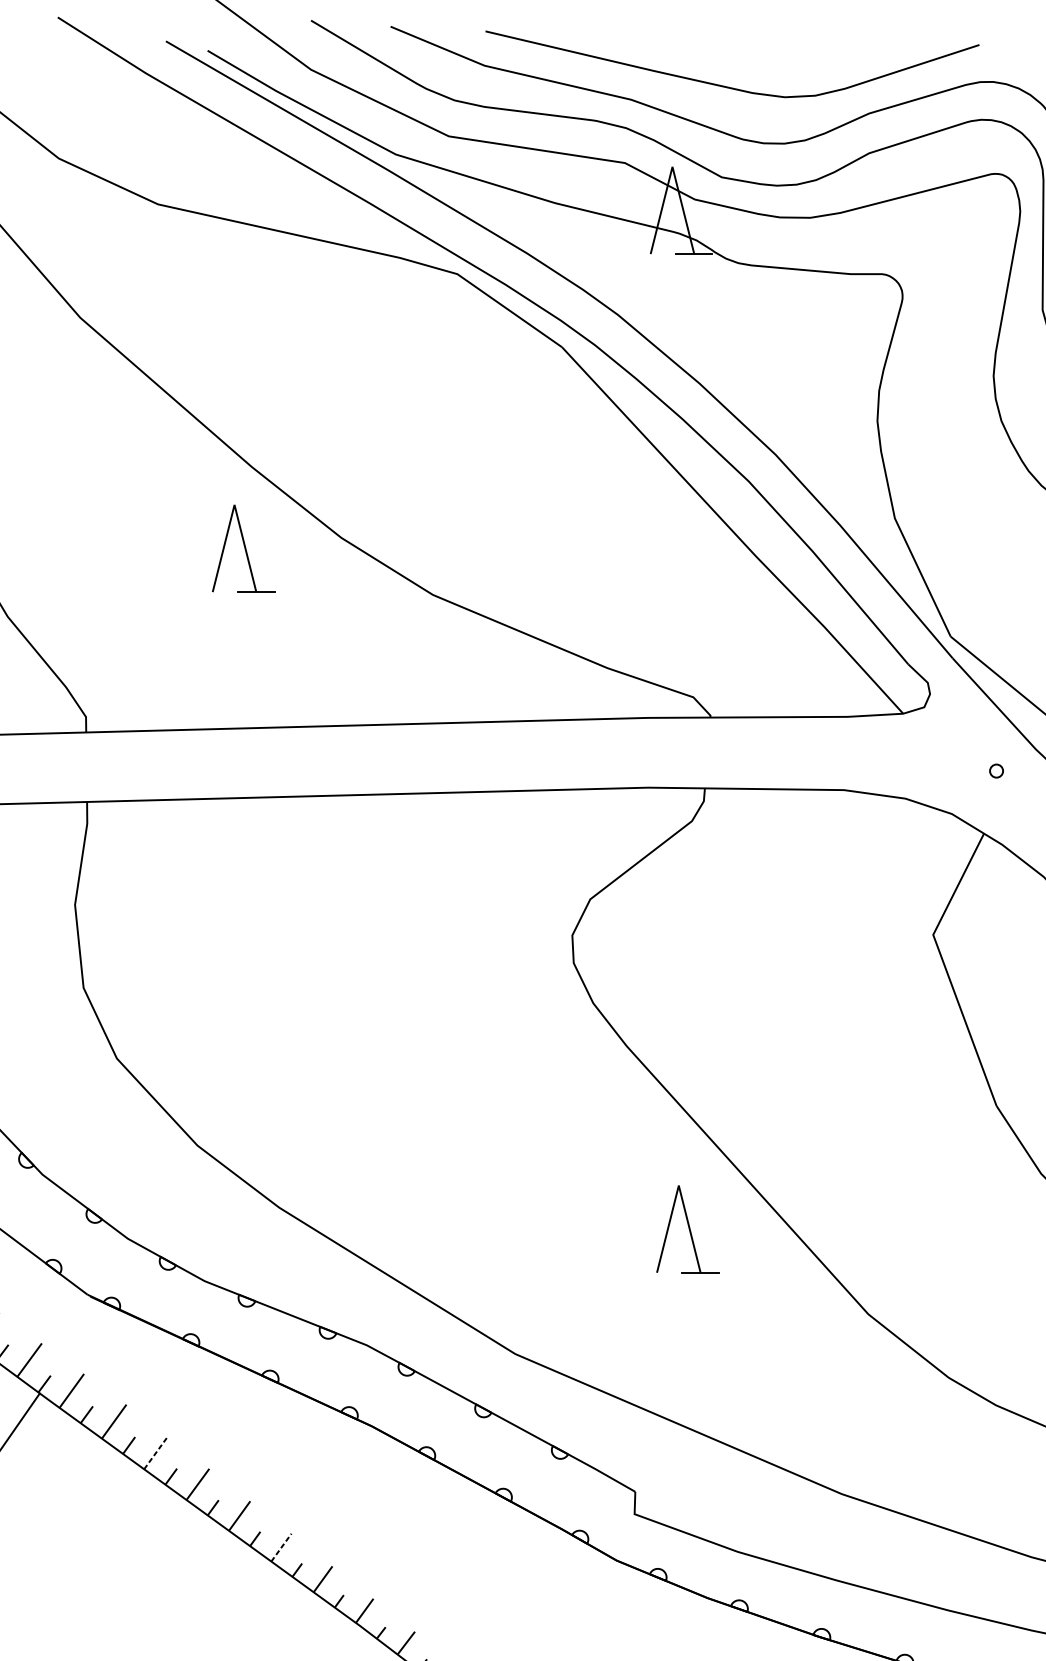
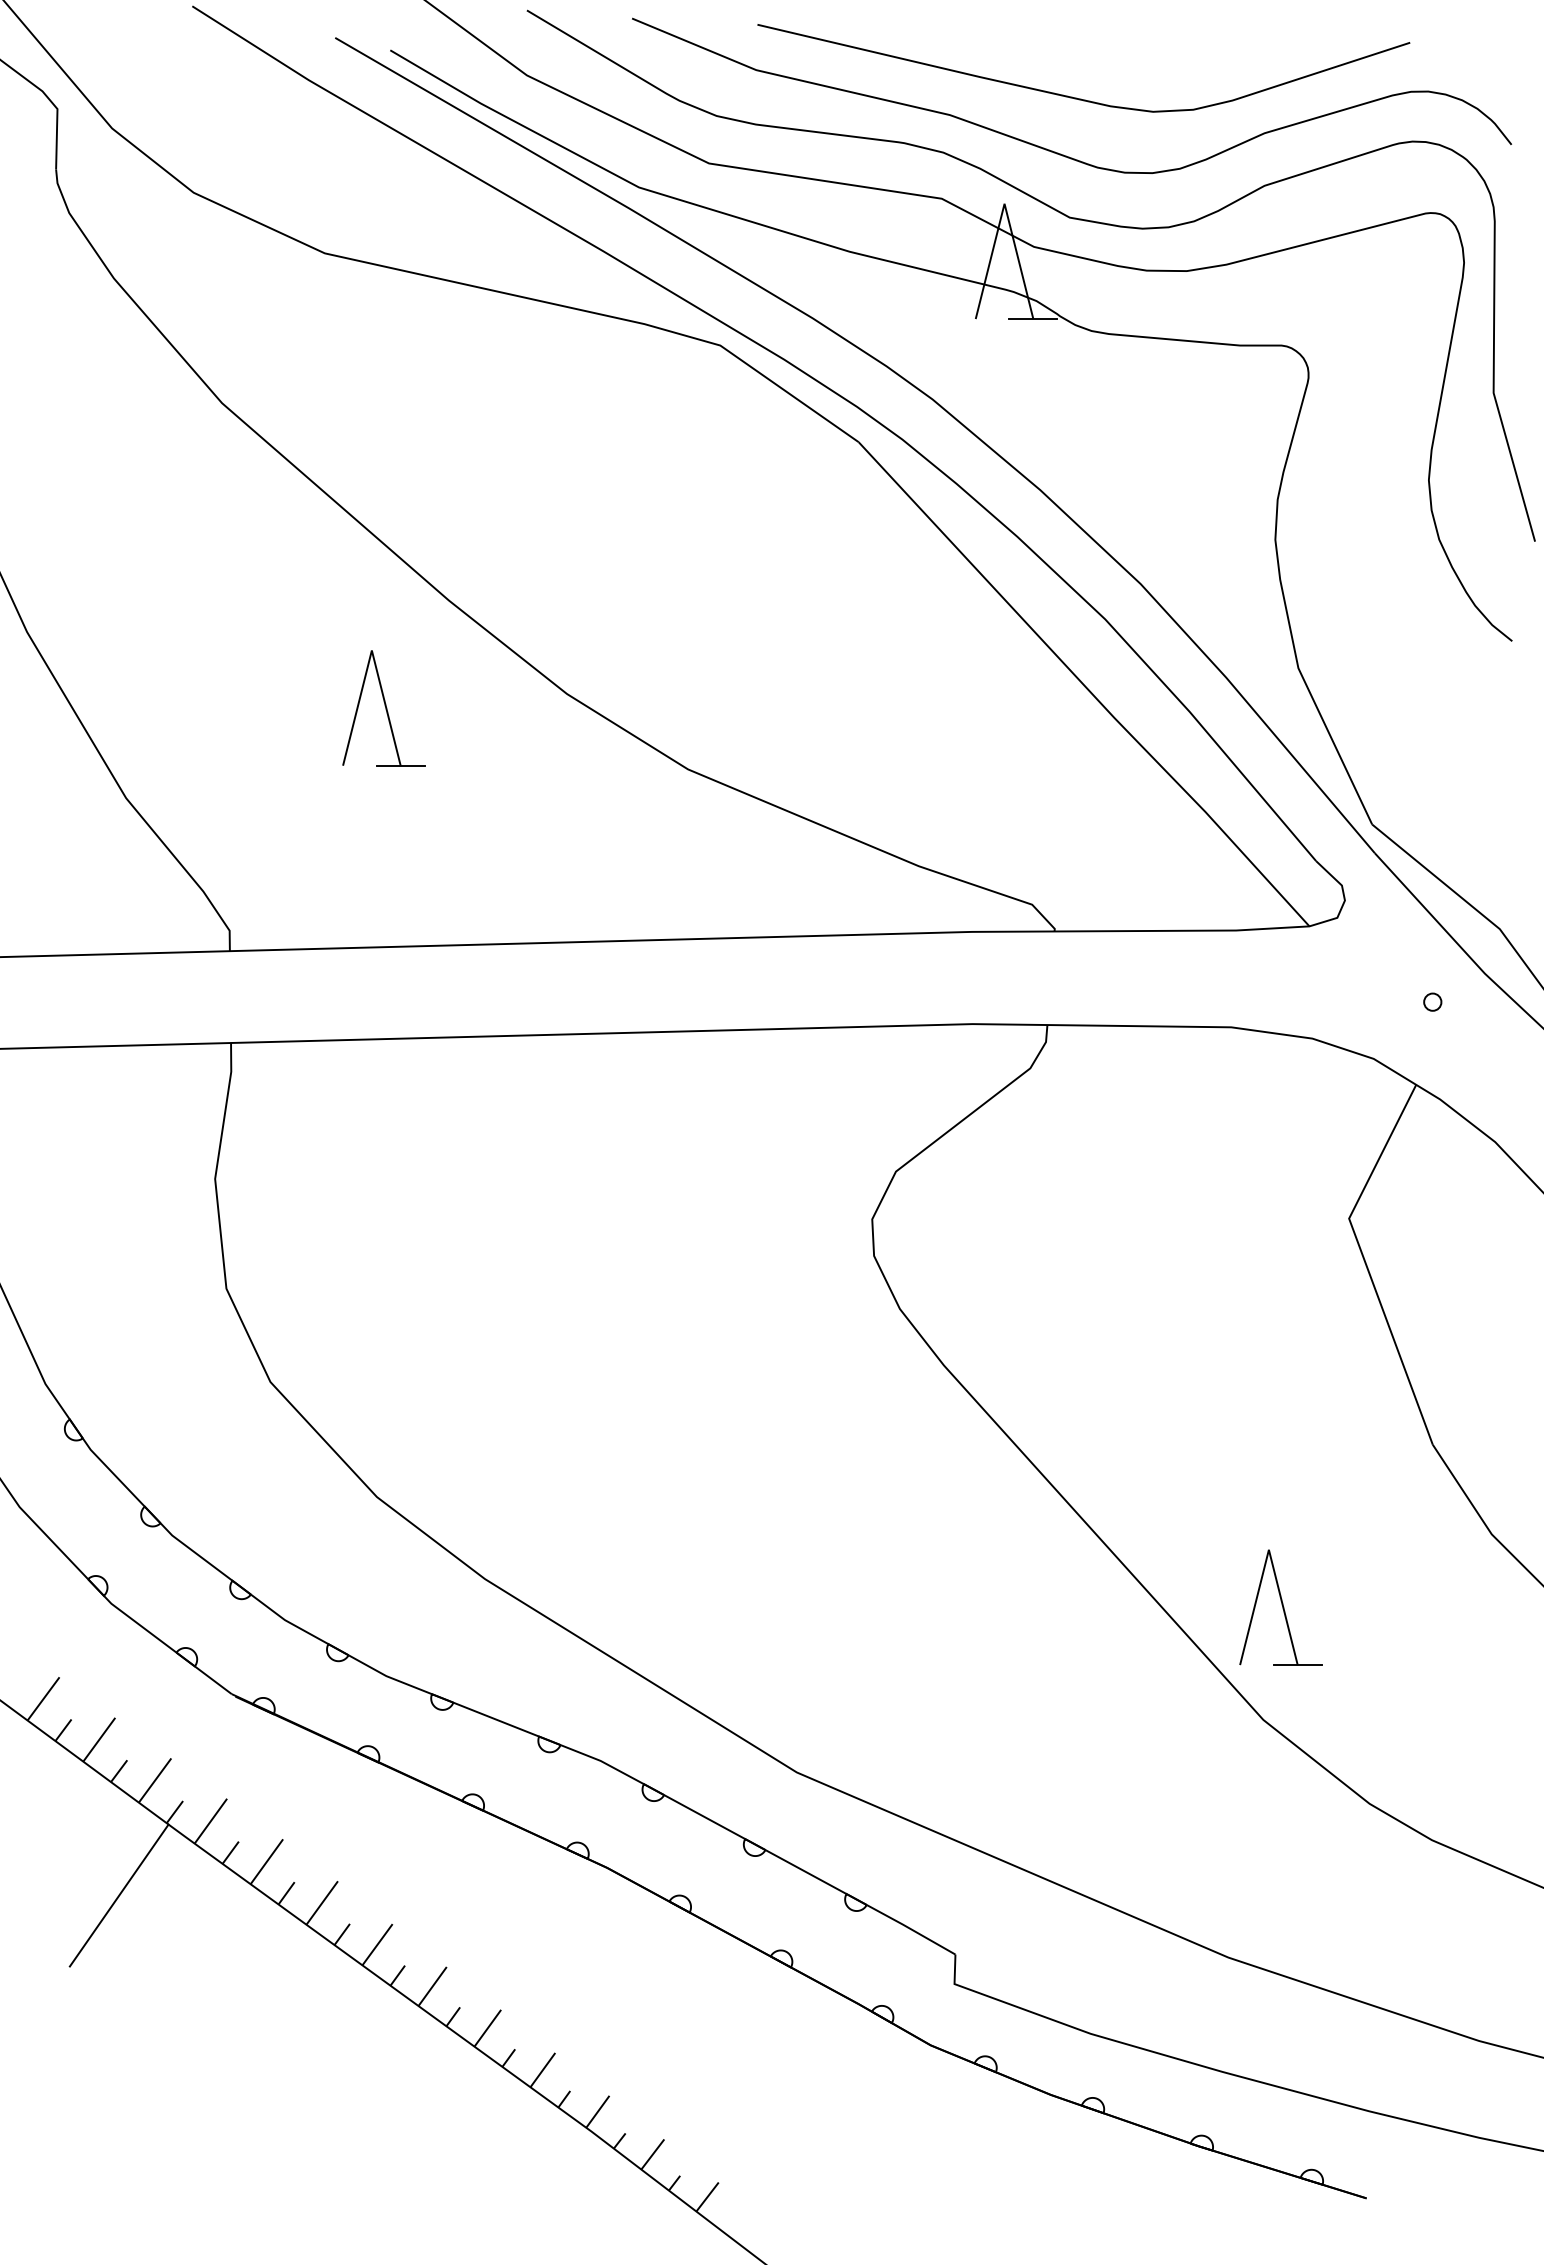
part: (243, 548) -> (383, 708), moved
part: (687, 1229) -> (1280, 1607), moved
line: (156, 1453) -> (322, 1903), dashed -> solid
line: (281, 1547) -> (487, 2028), dashed -> solid

